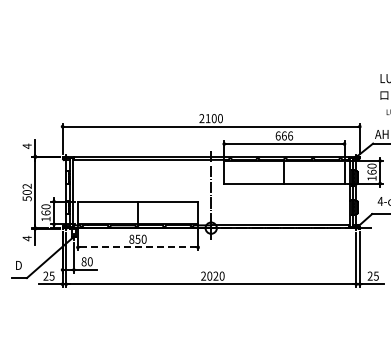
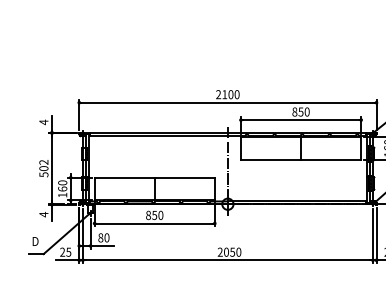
text: (284, 135) -> (301, 111), 666 -> 850
line: (138, 247) -> (155, 223), dashed -> solid
text: (215, 275) -> (232, 251), 2020 -> 2050

